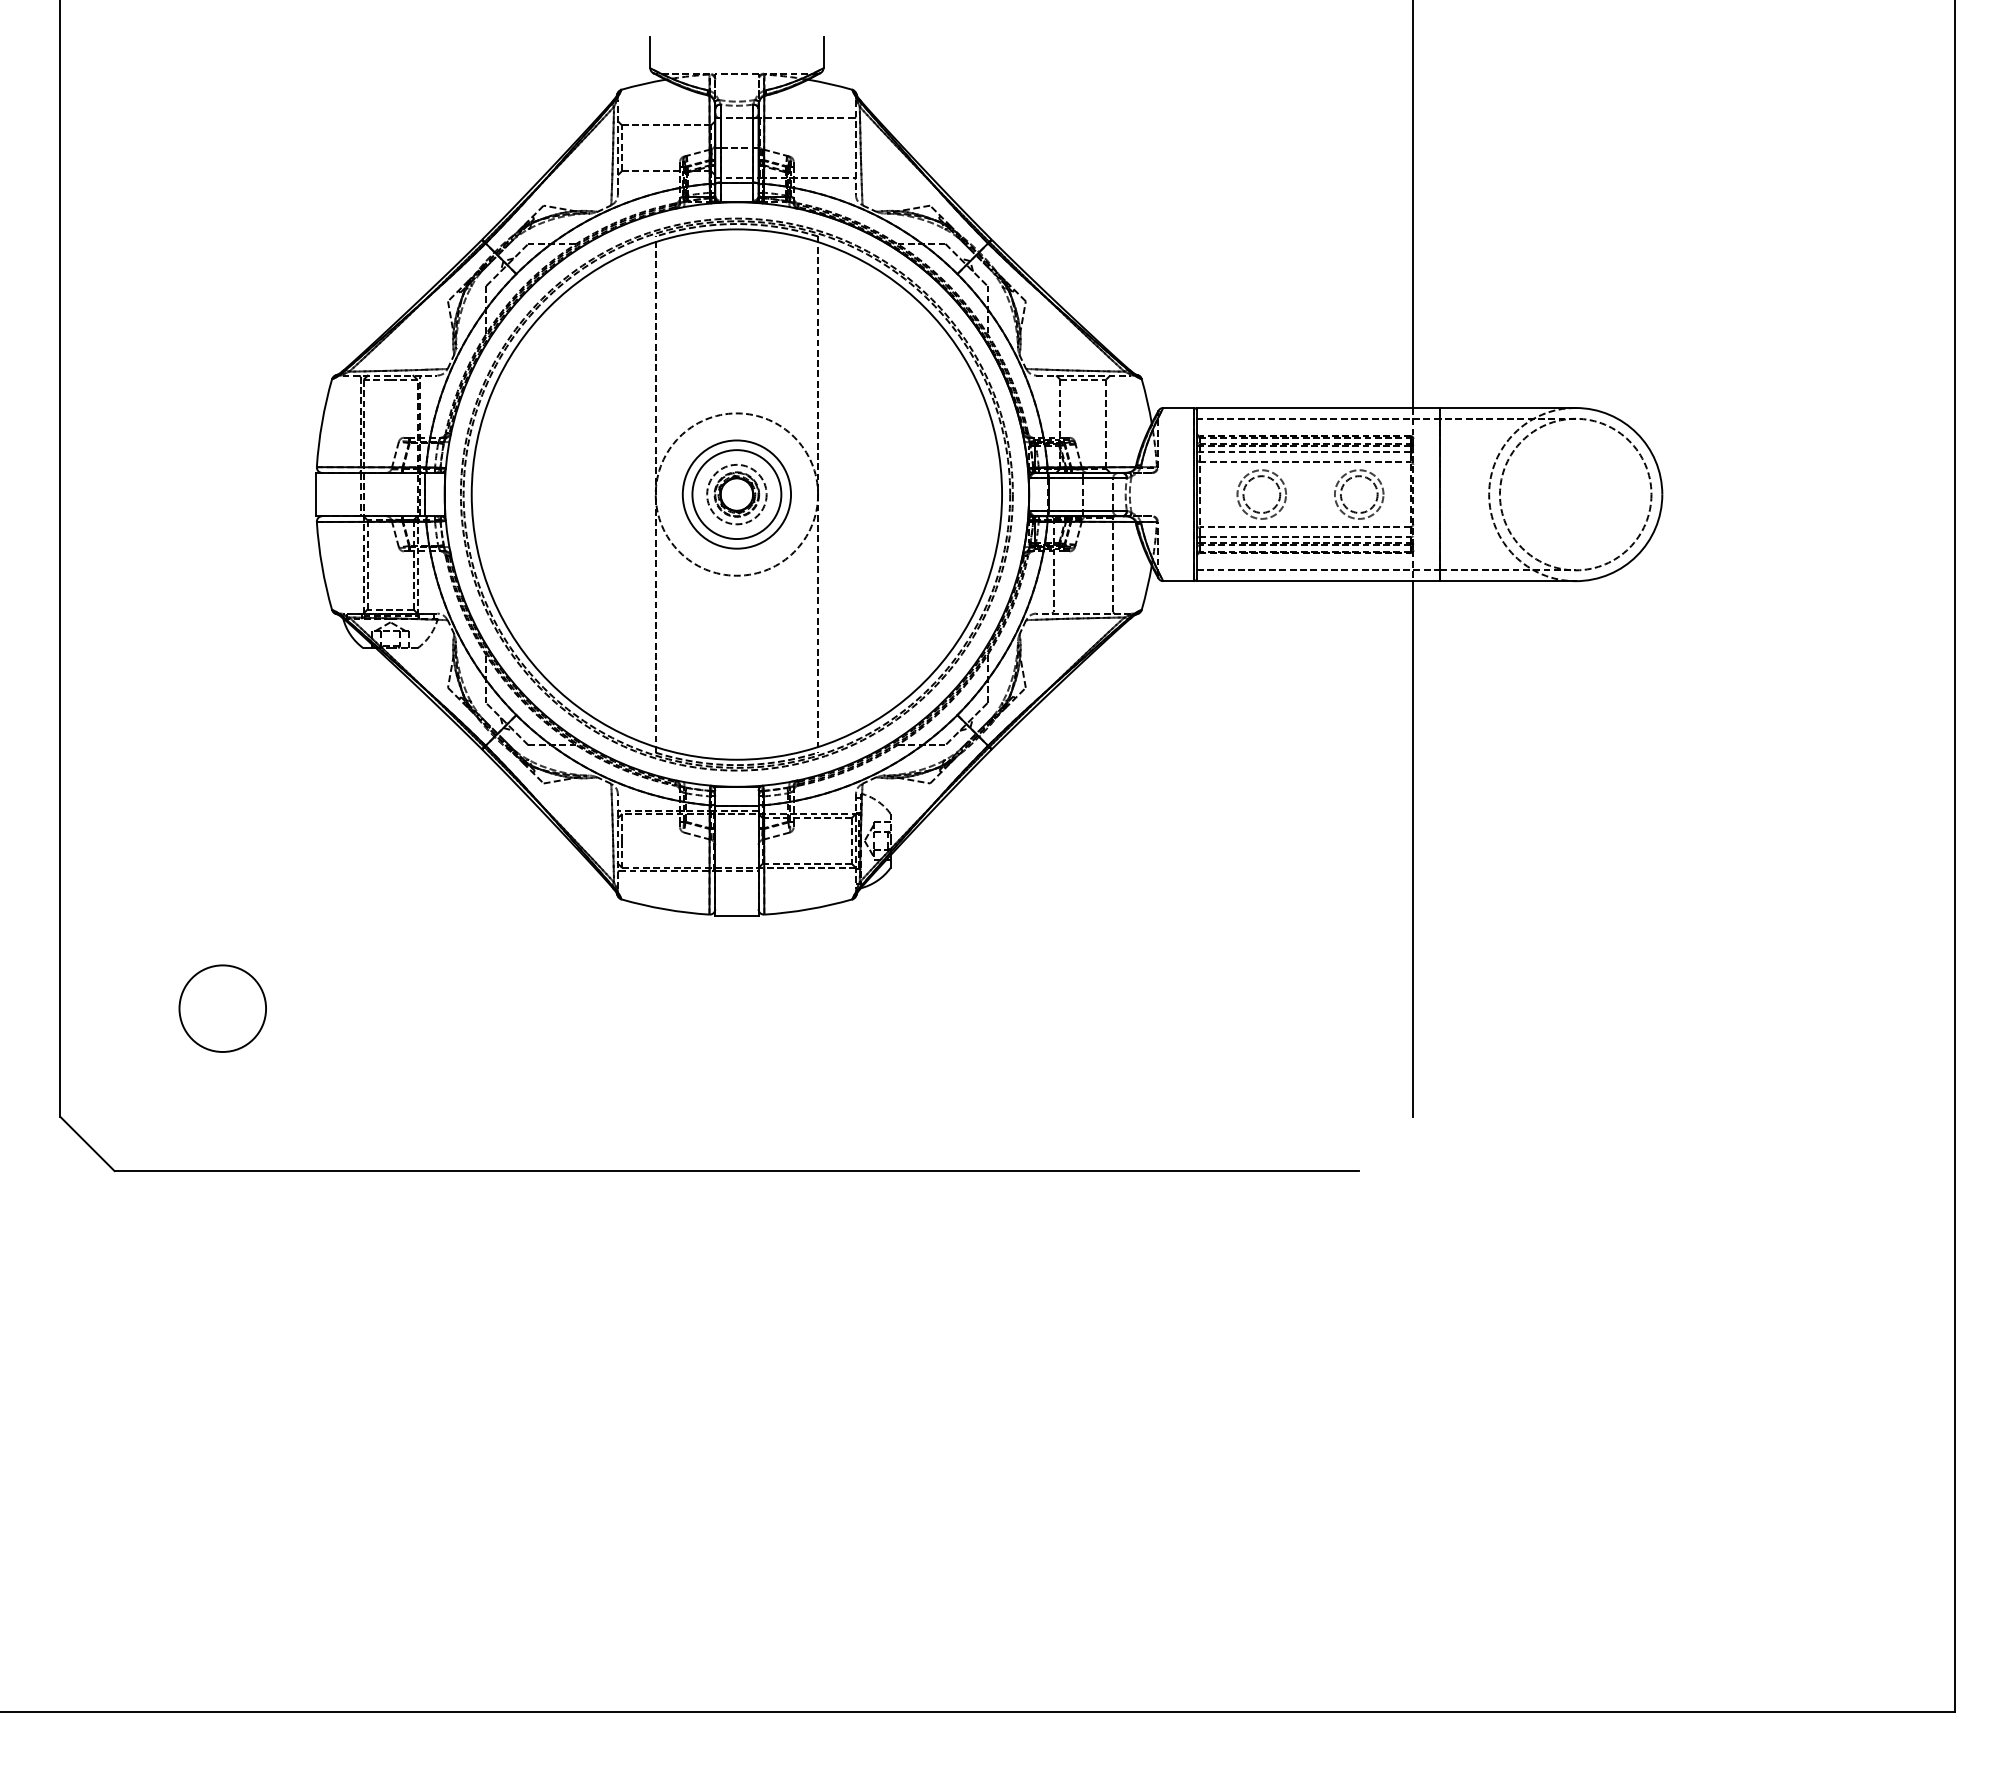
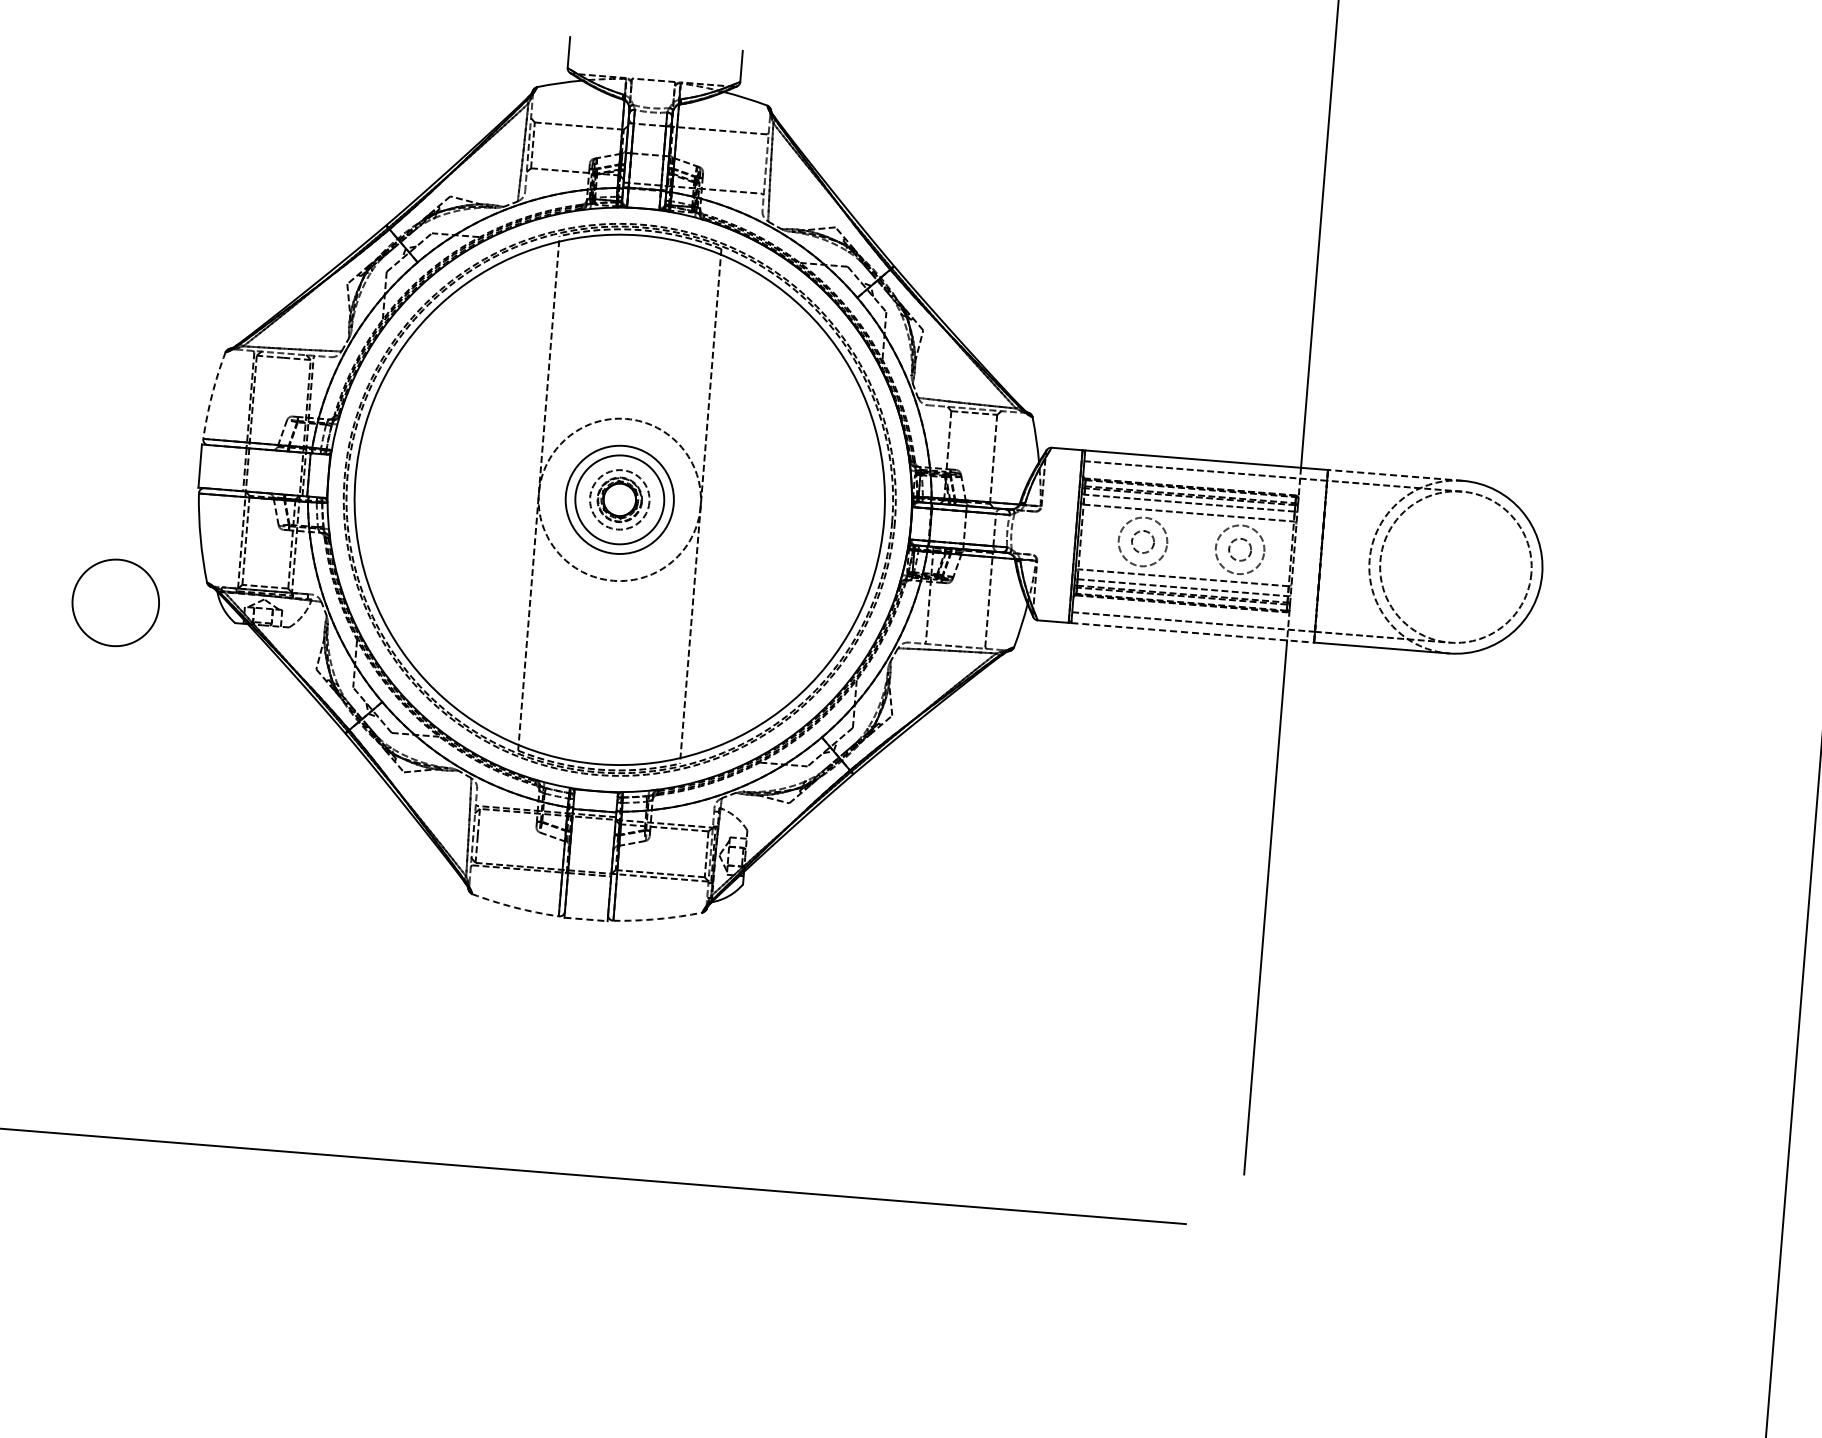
line: (1508, 408) -> (1395, 475), solid -> dashed
arc: (322, 422) -> (212, 394), solid -> dashed
circle: (1261, 494) -> (1142, 541), size x0.6
circle: (1358, 494) -> (1239, 549), size x0.6
line: (1318, 581) -> (1192, 633), solid -> dashed
arc: (665, 909) -> (515, 907), solid -> dashed
arc: (808, 909) -> (657, 919), solid -> dashed
line: (736, 915) -> (585, 919), solid -> dashed
circle: (222, 1008) -> (115, 602), moved

